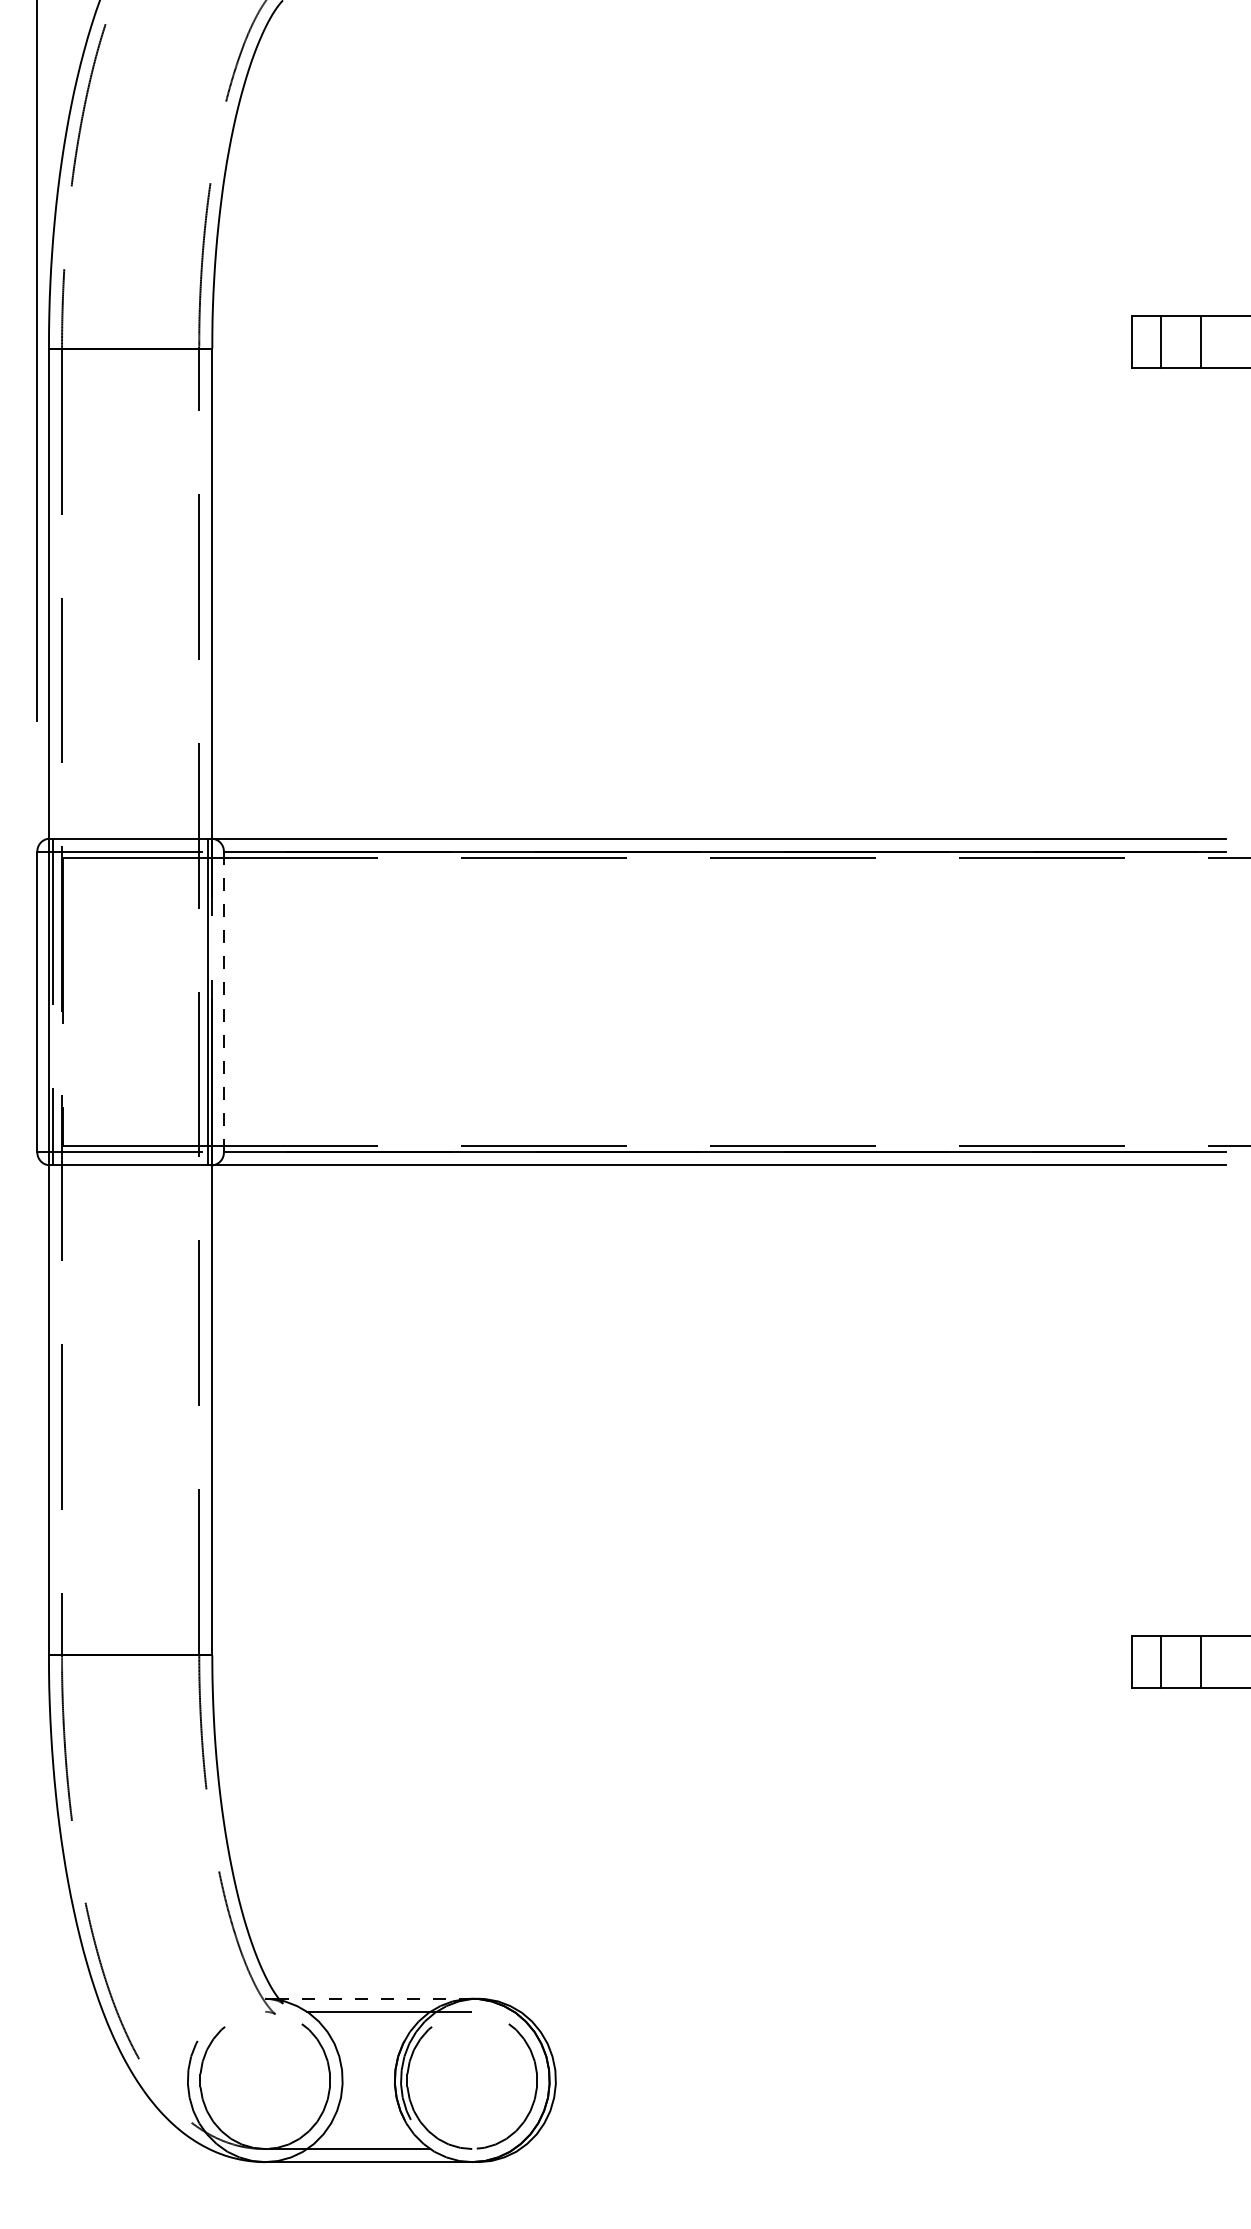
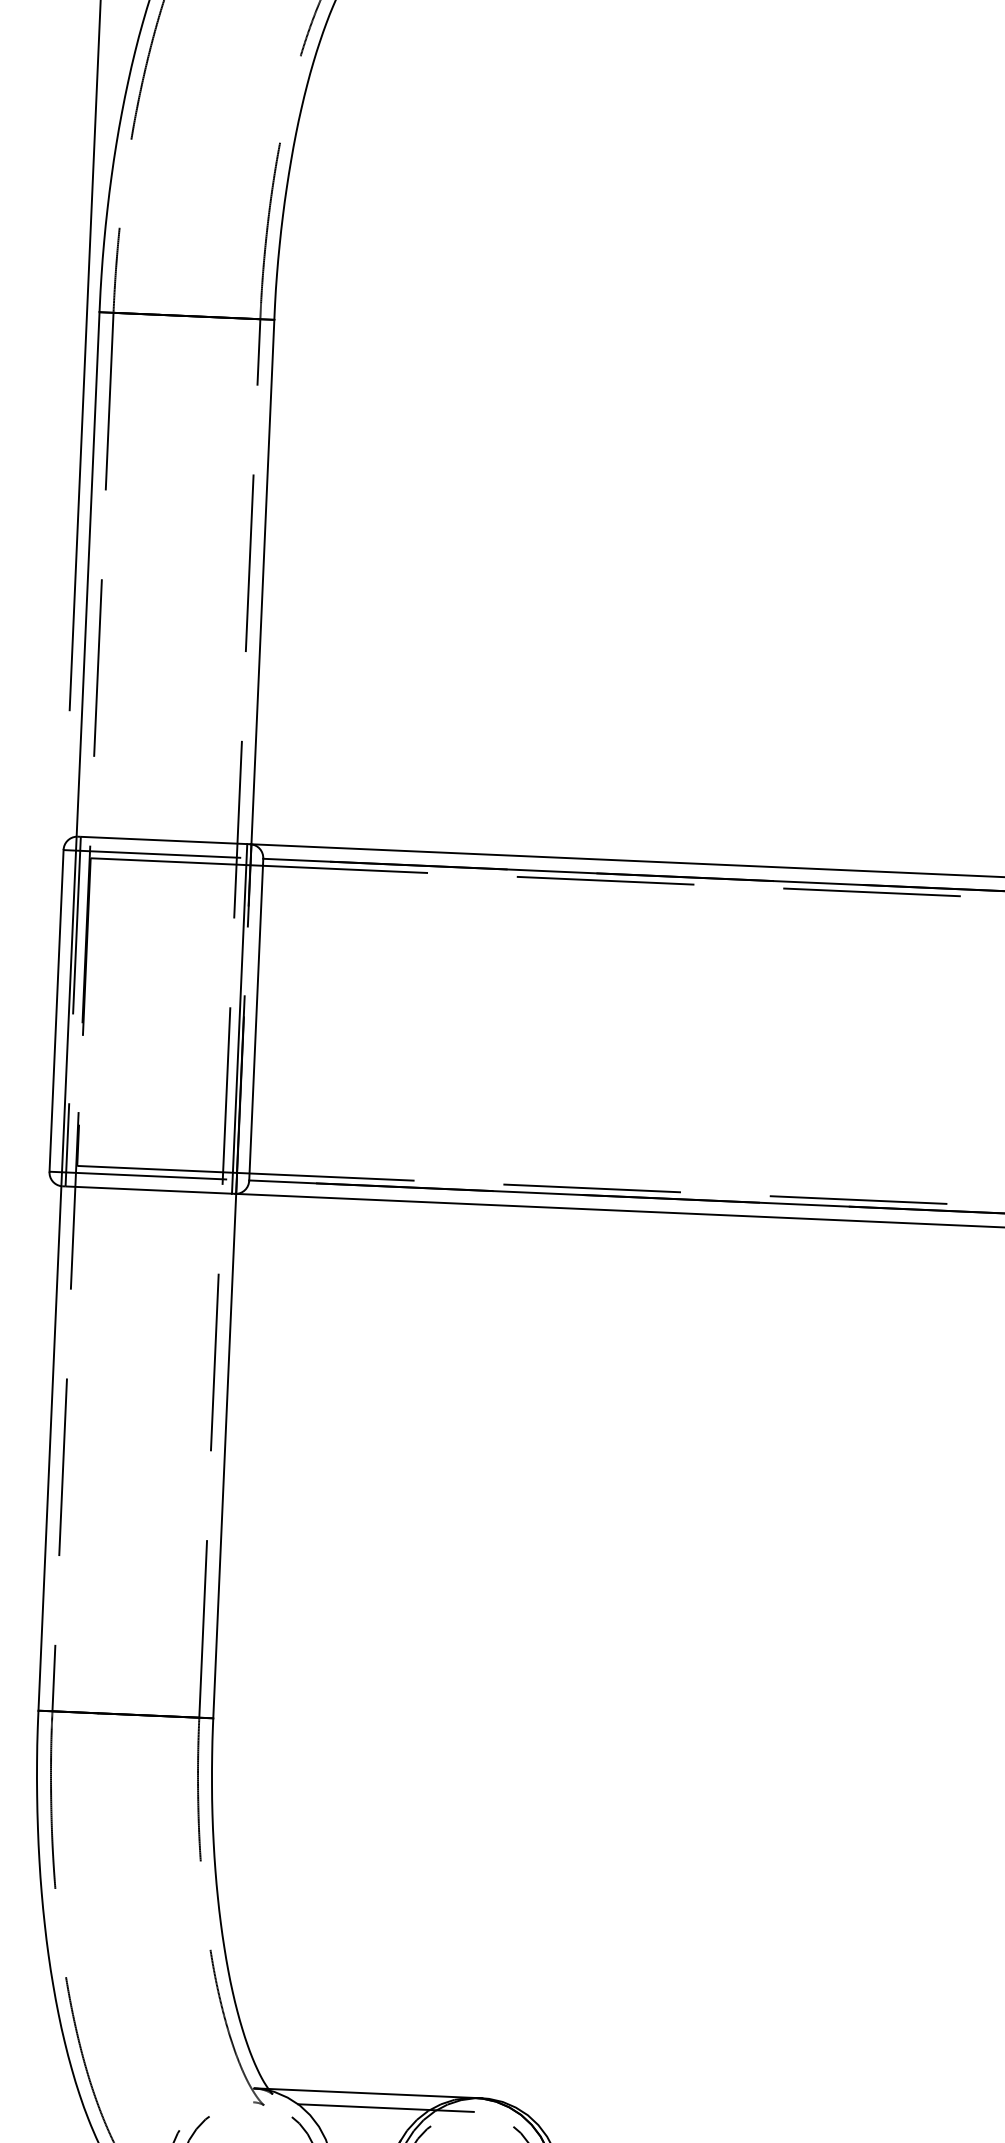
line: (223, 1001) -> (255, 1019), dashed -> solid
line: (375, 1998) -> (371, 2093), dashed -> solid

